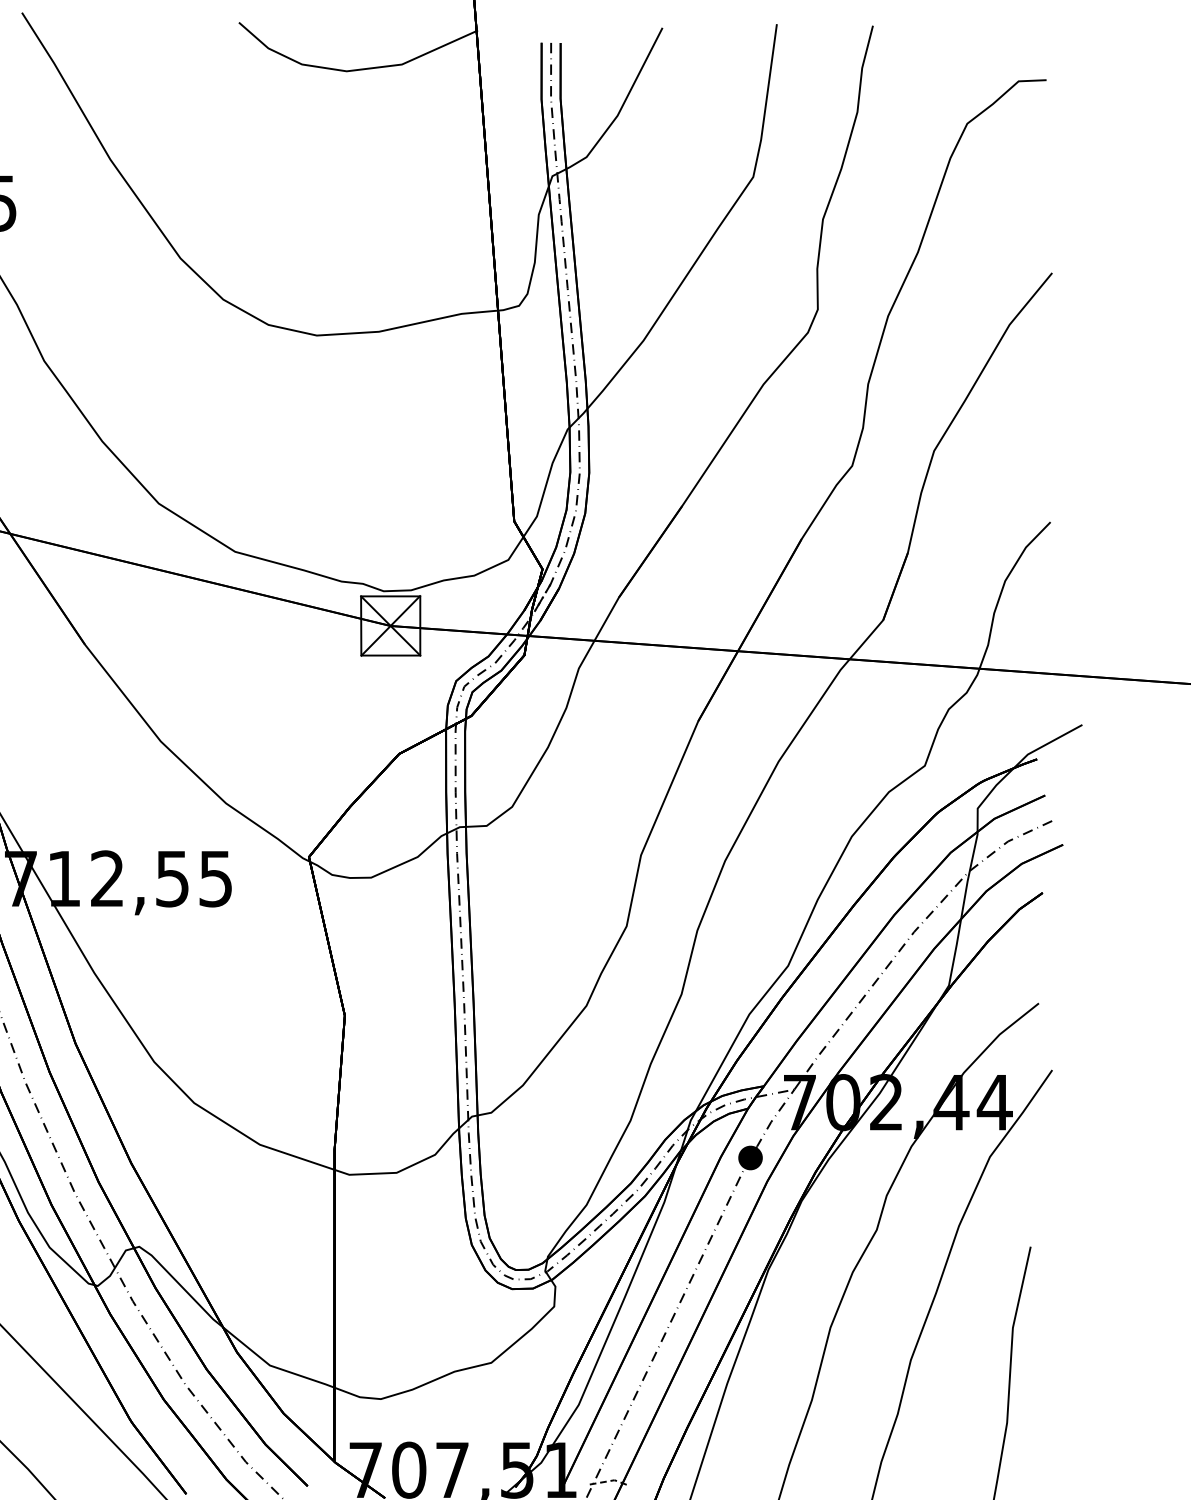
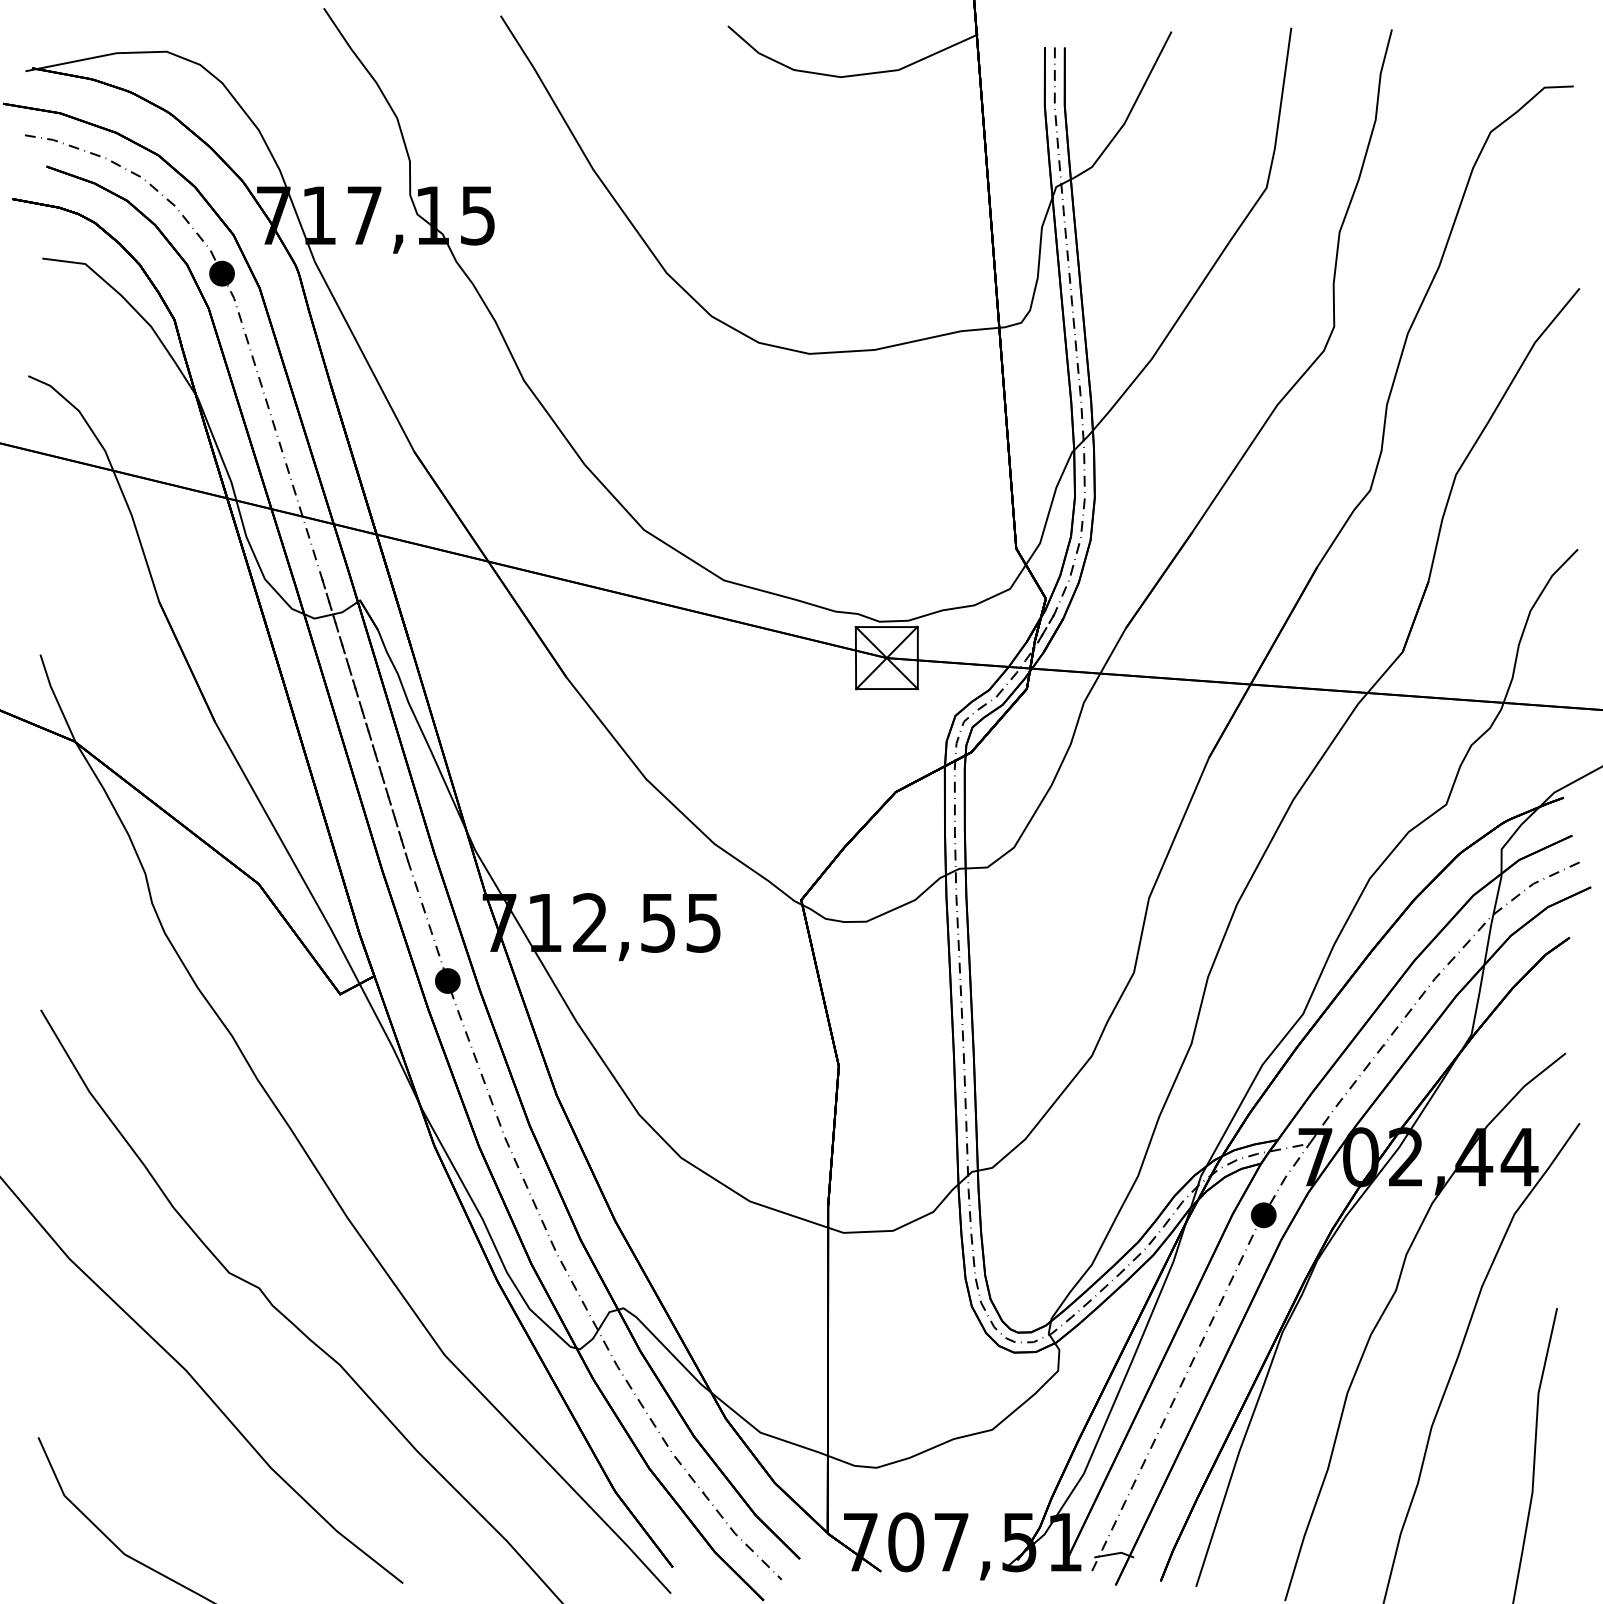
line: (608, 1480) -> (1114, 1553), dashed -> solid

